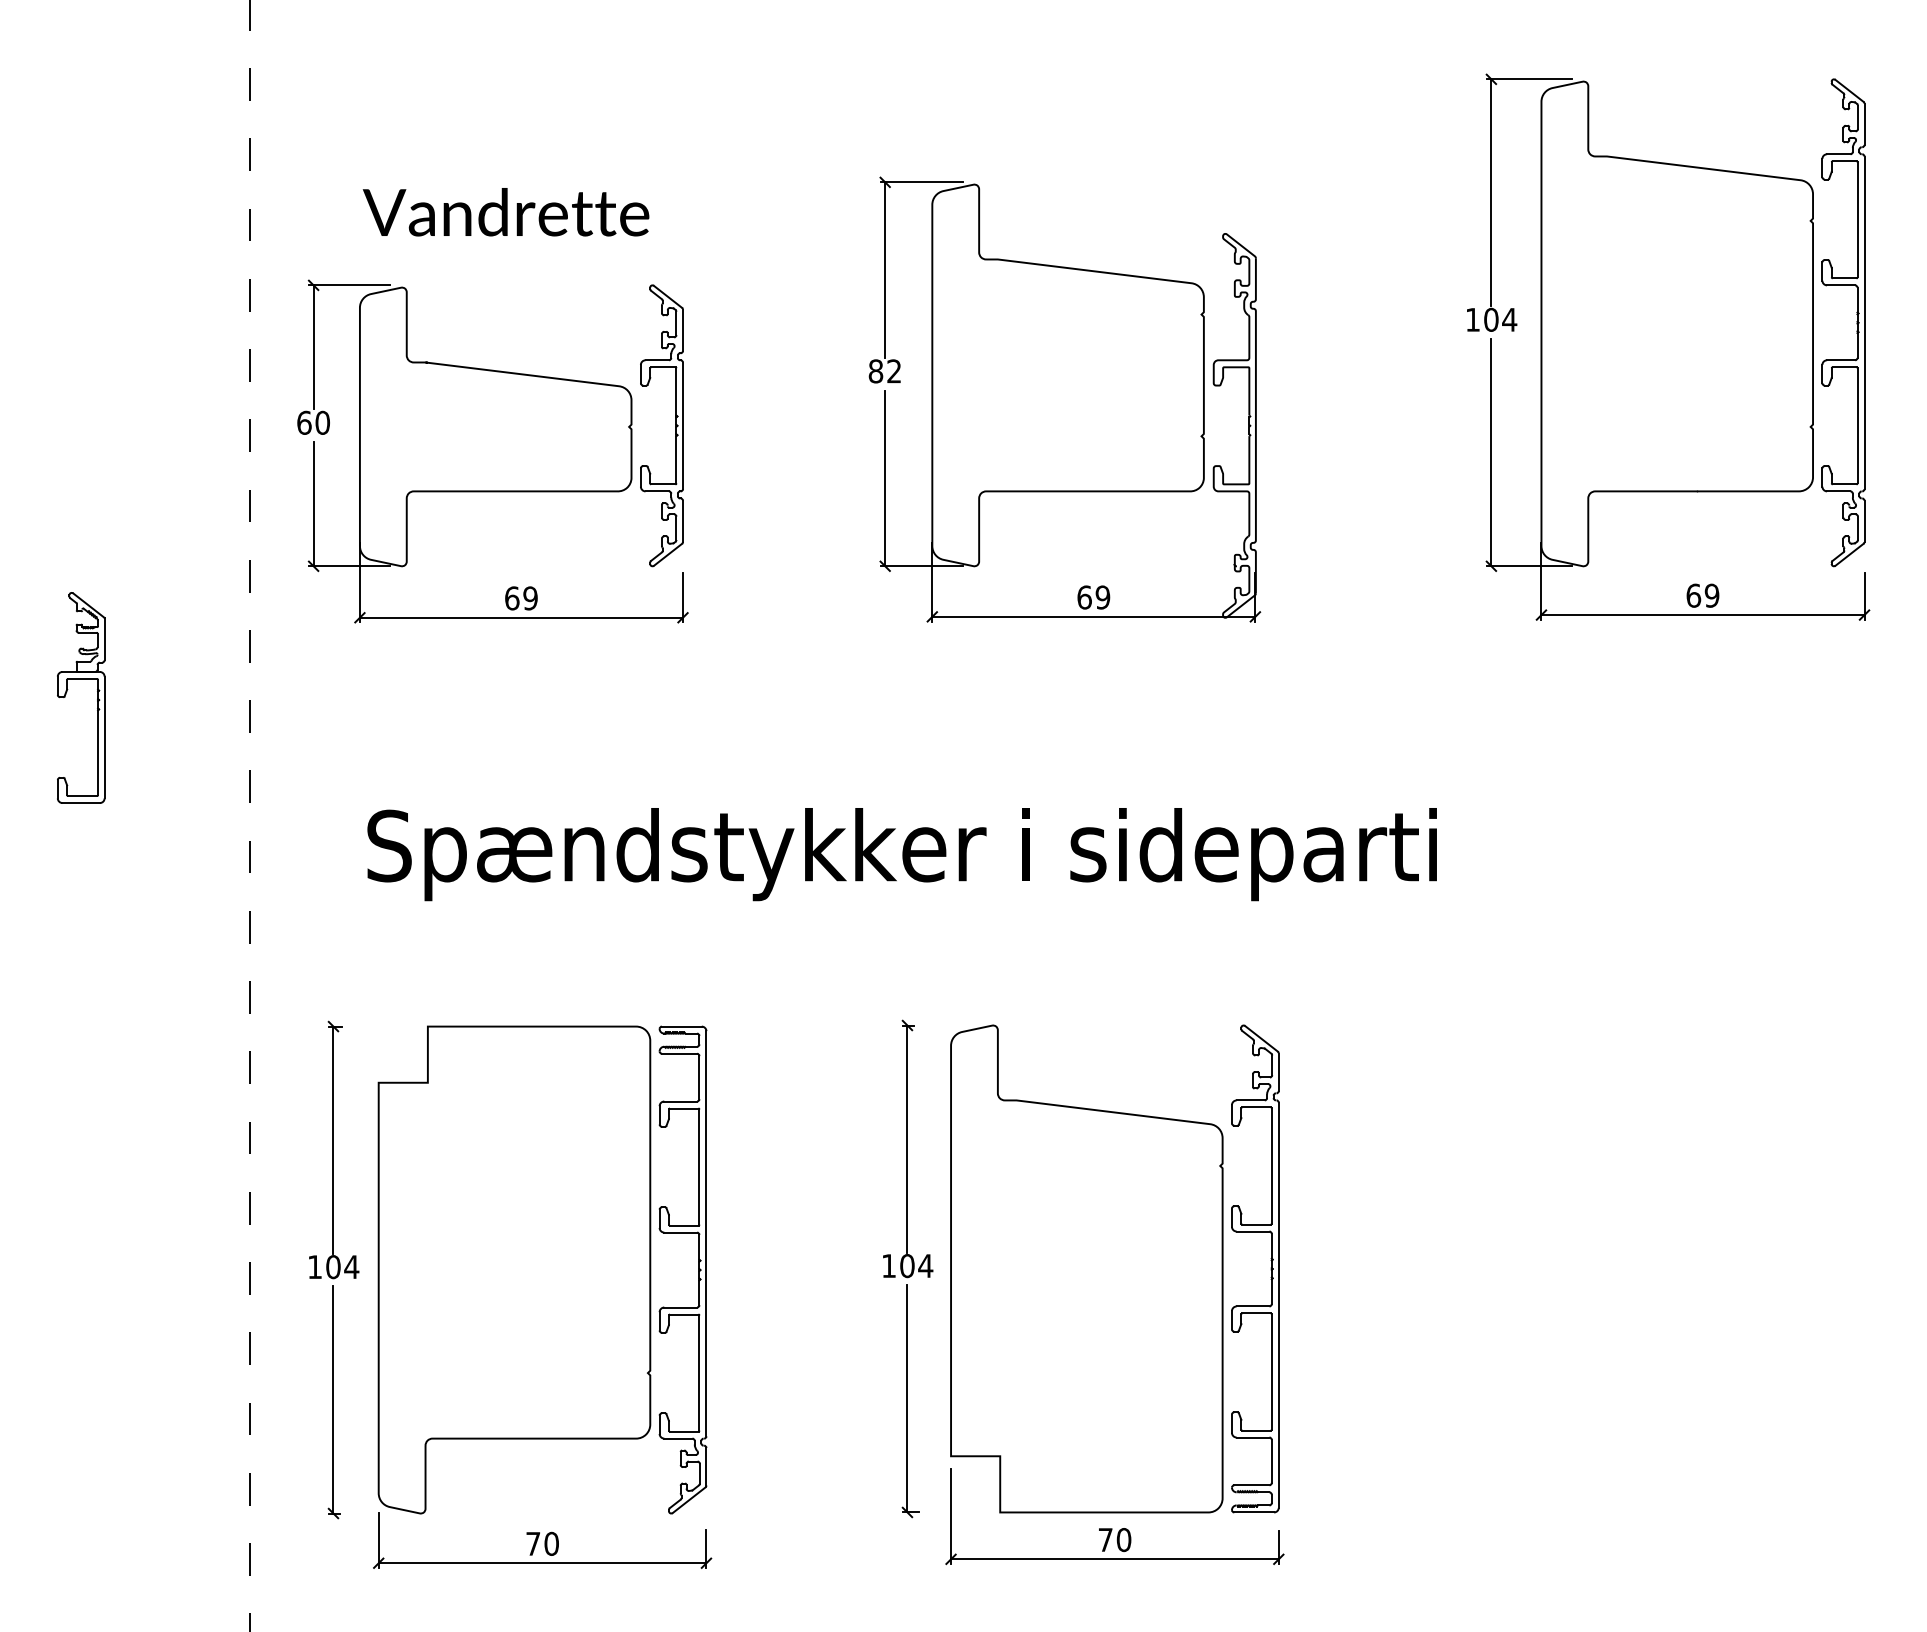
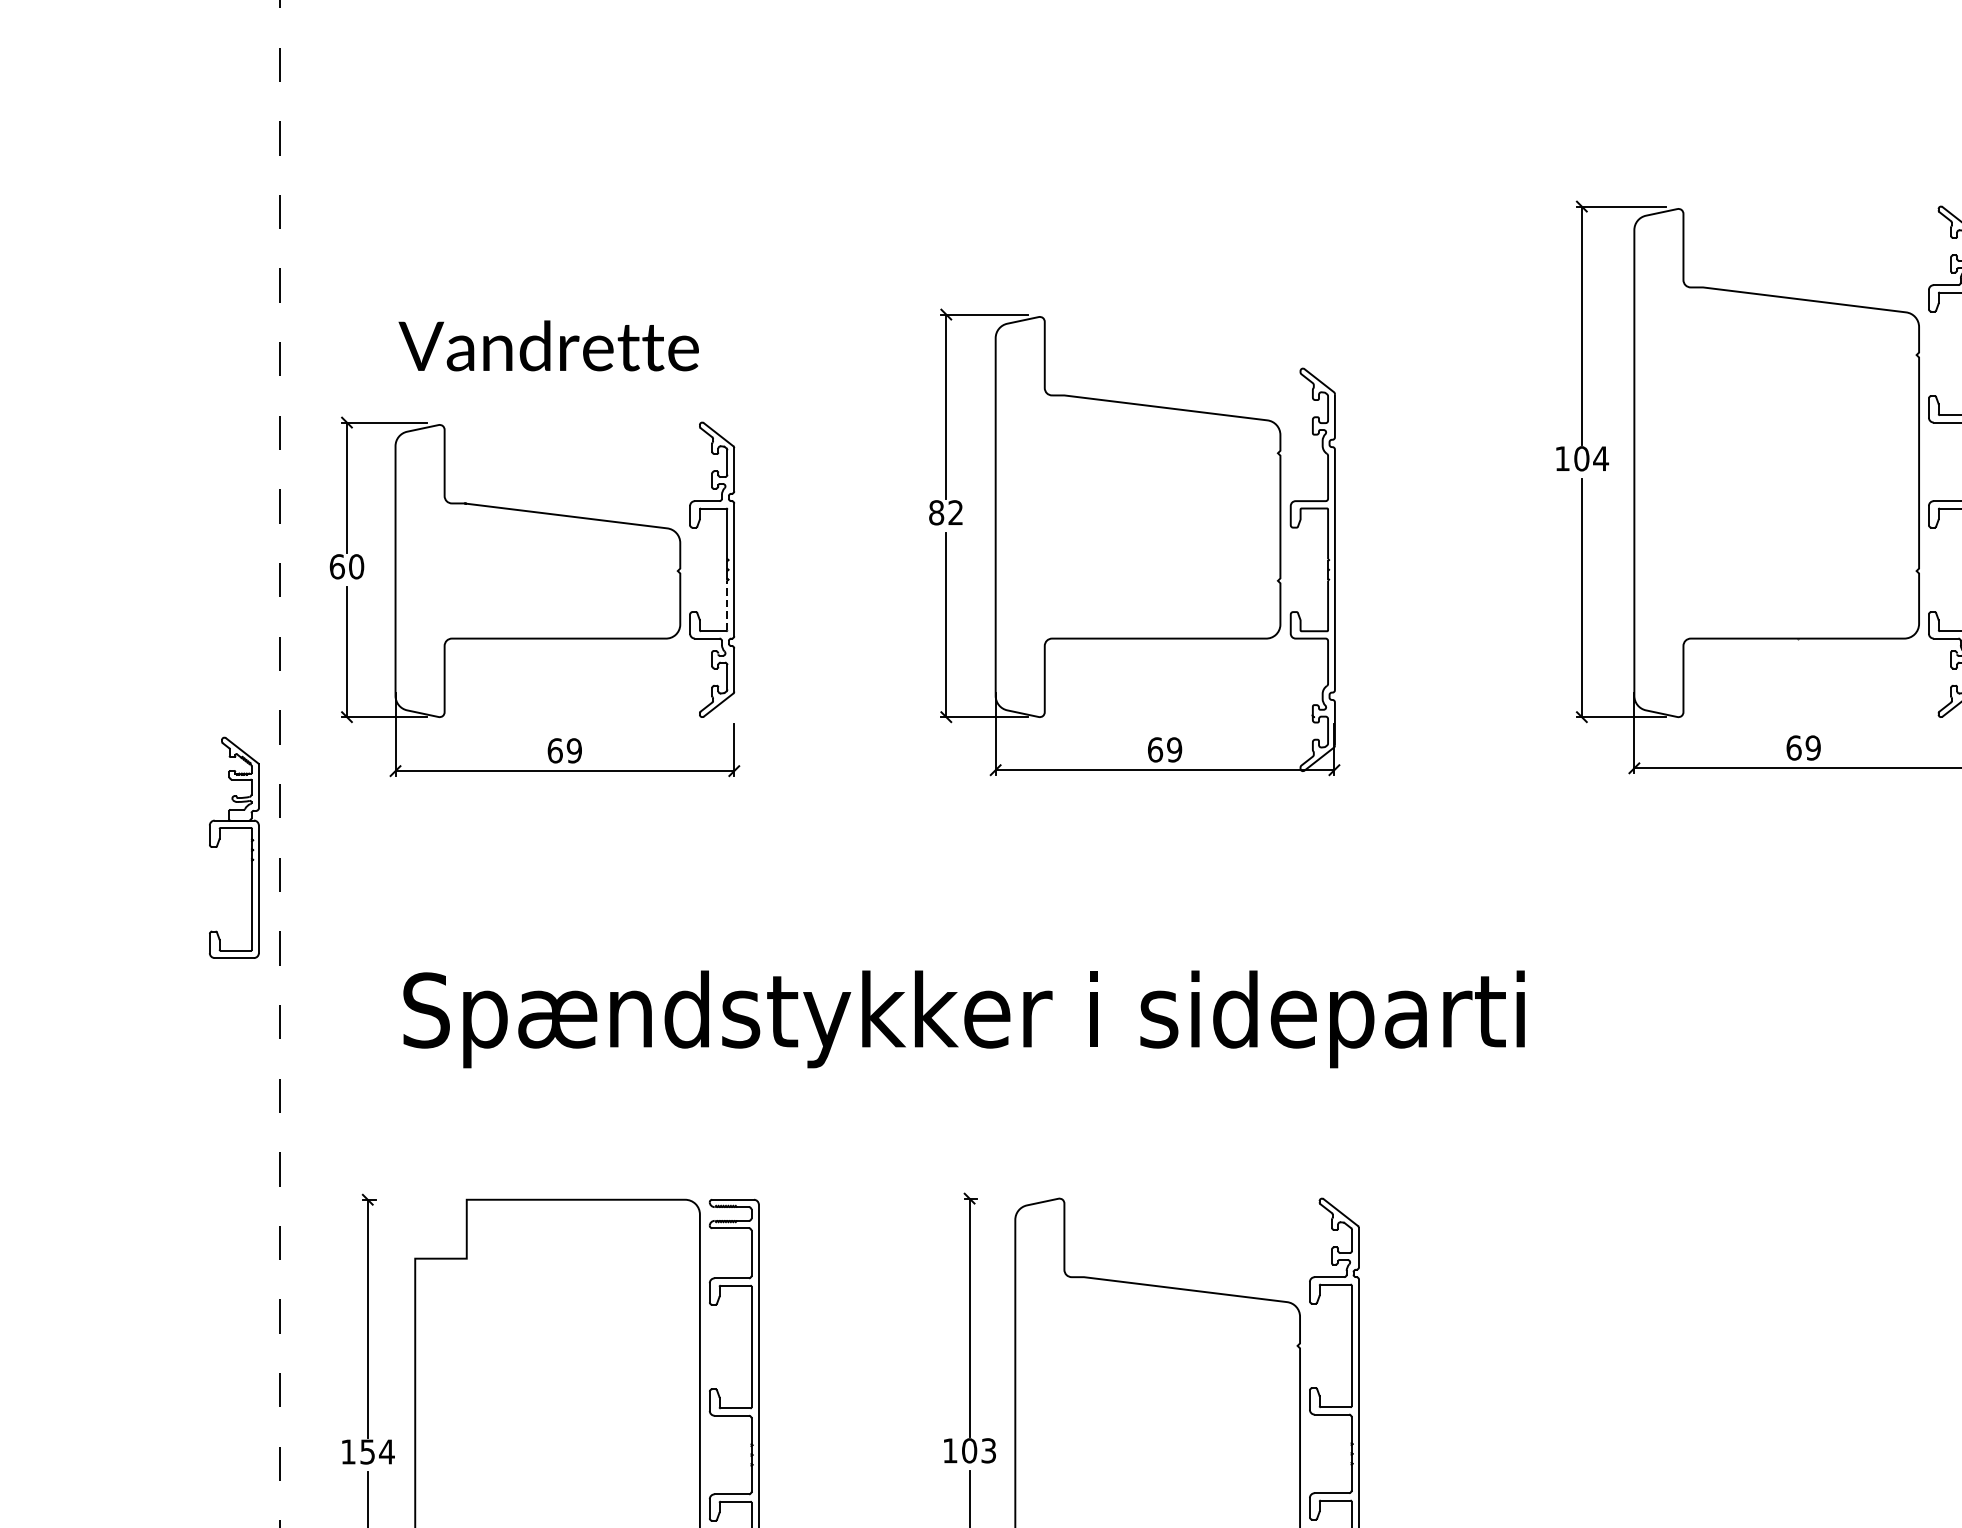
line: (676, 459) -> (727, 605), solid -> dashed
part: (67, 691) -> (219, 841), moved
text: (925, 1266) -> (988, 1451), 104 -> 103
text: (333, 1267) -> (367, 1452), 104 -> 154

